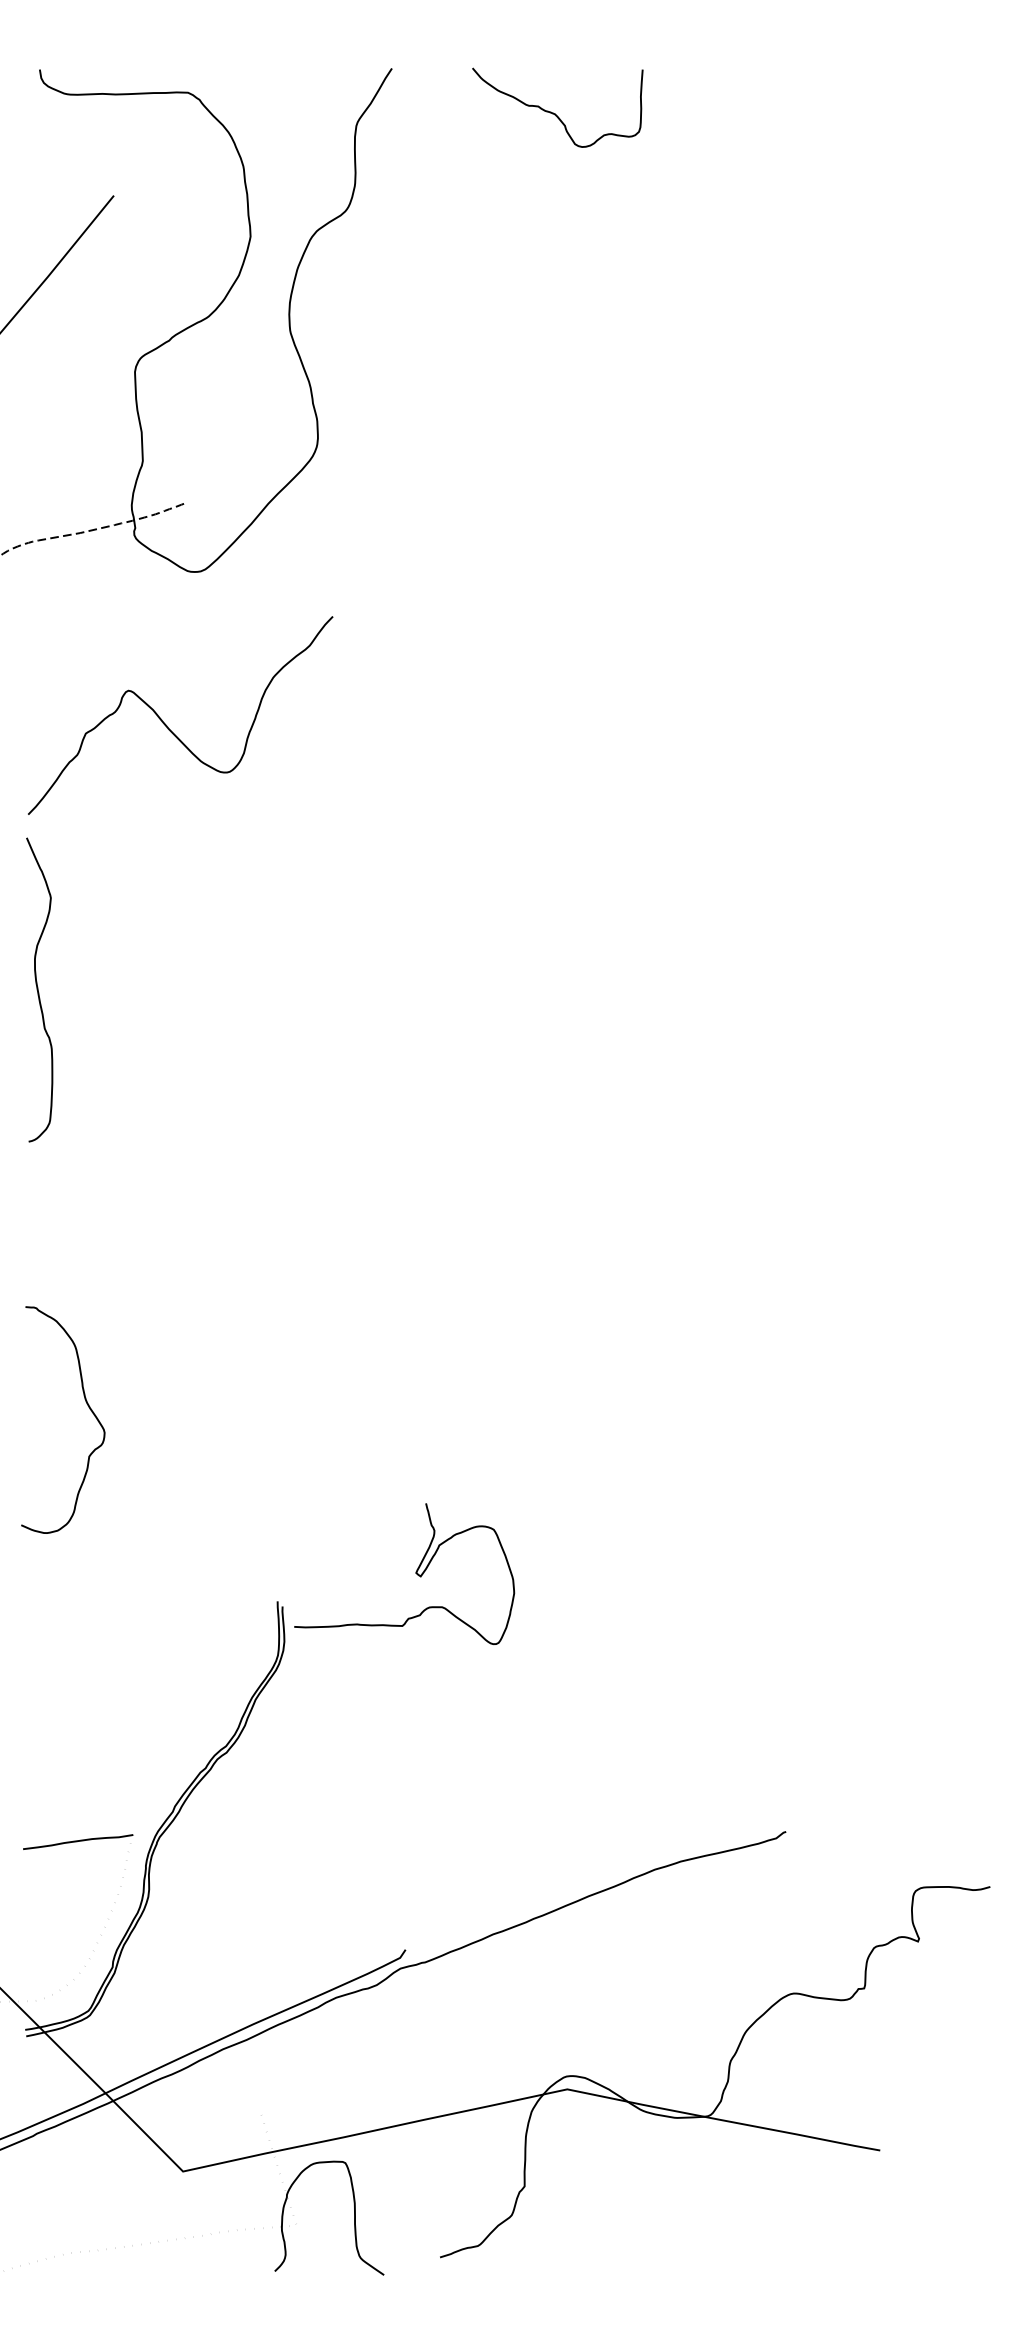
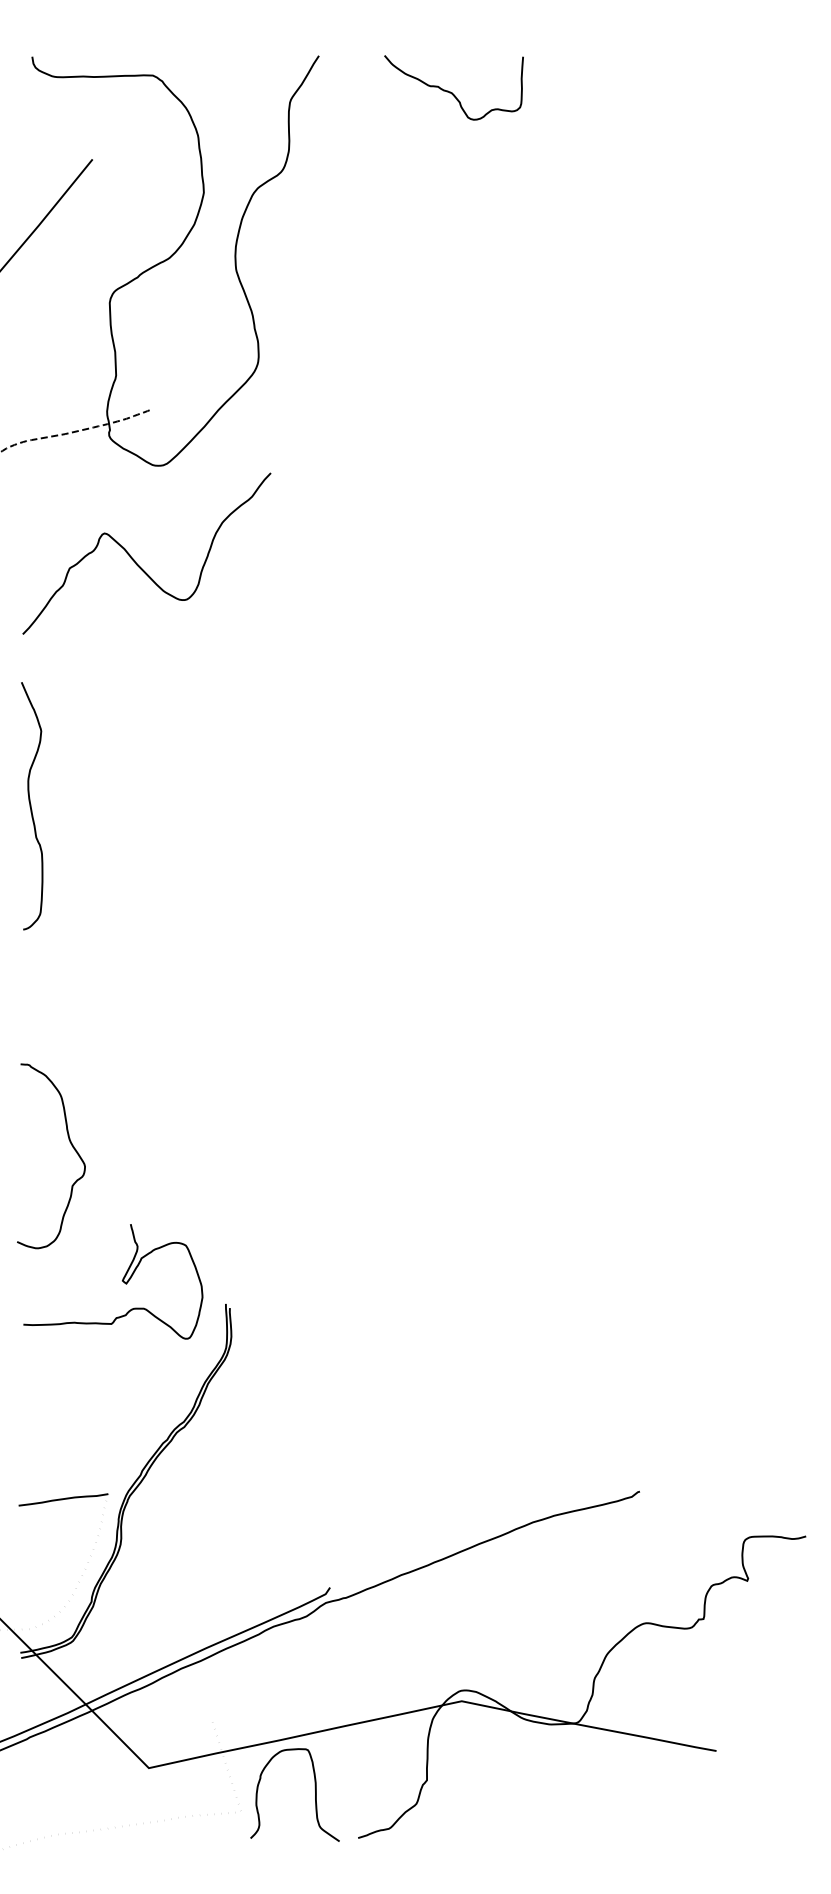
curve: (166, 723) -> (135, 560), moved
curve: (414, 1572) -> (121, 1280), moved
curve: (353, 2210) -> (314, 1788), moved

